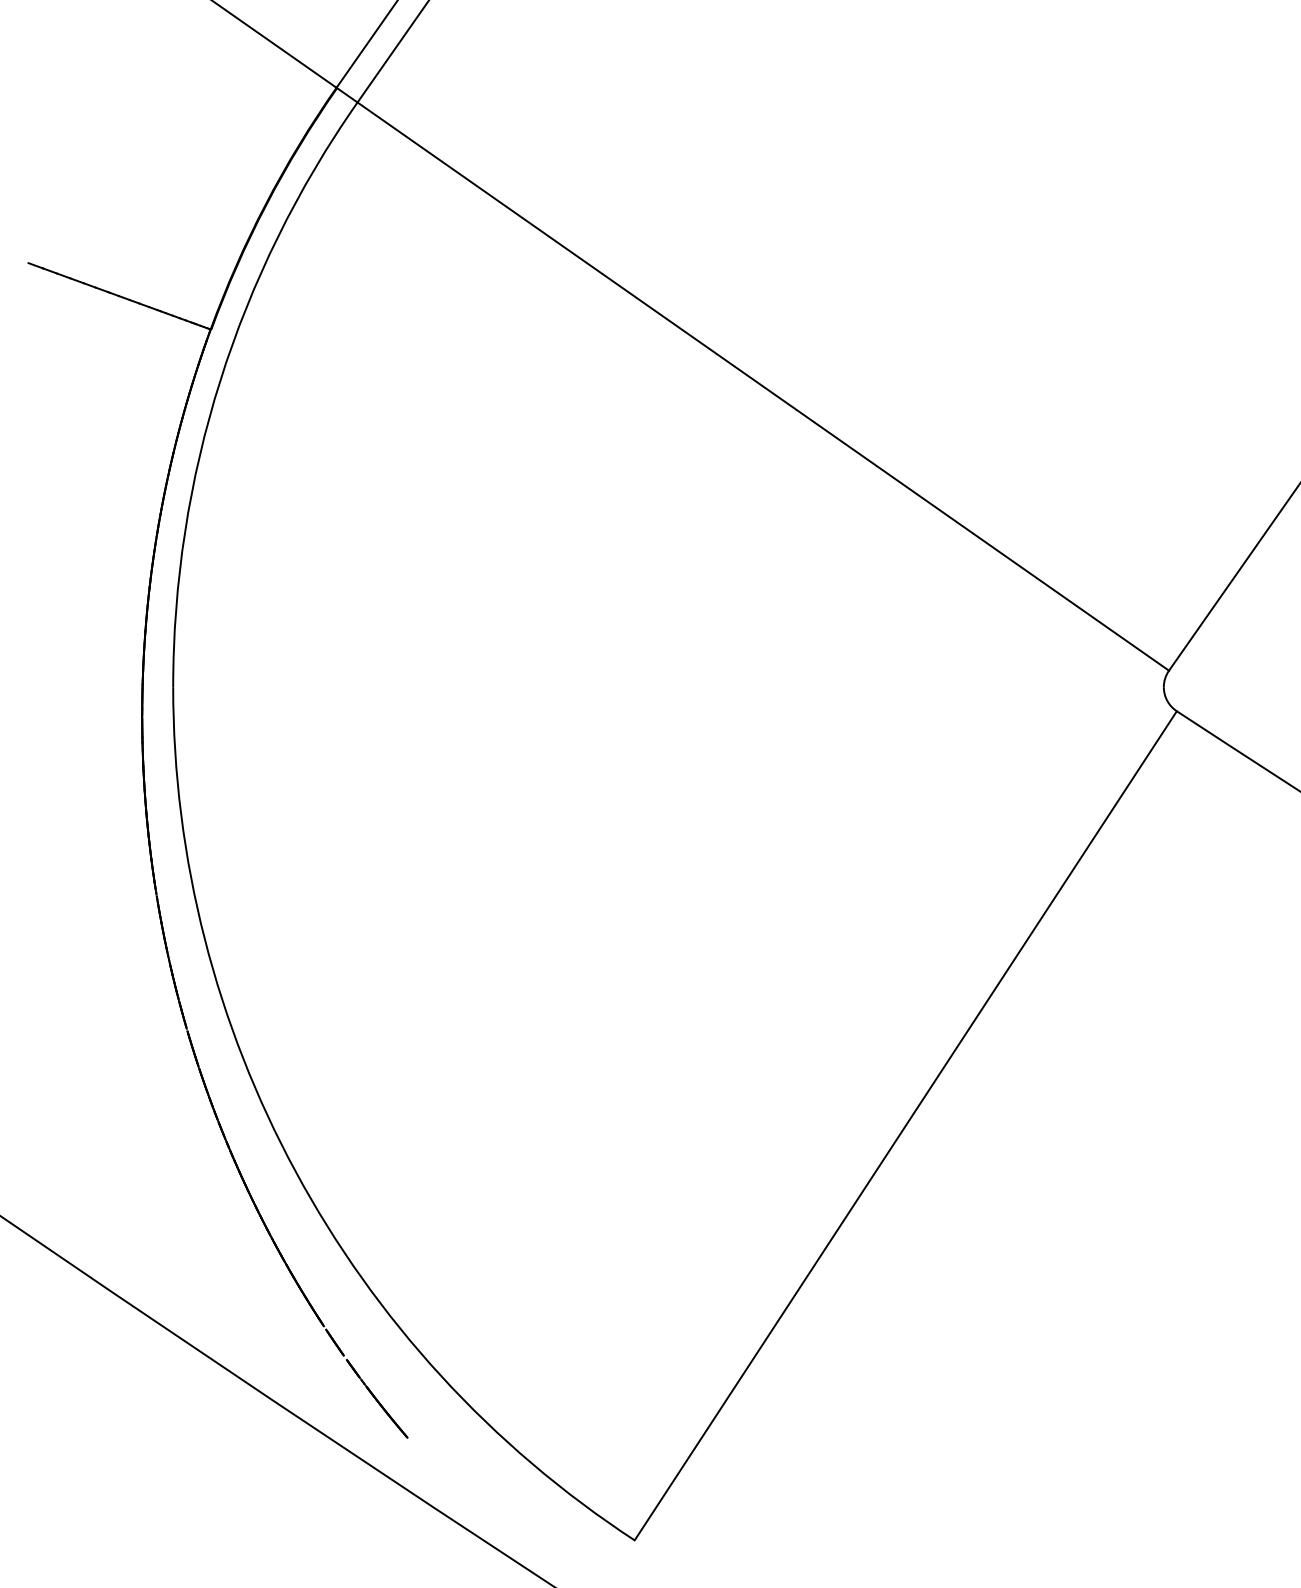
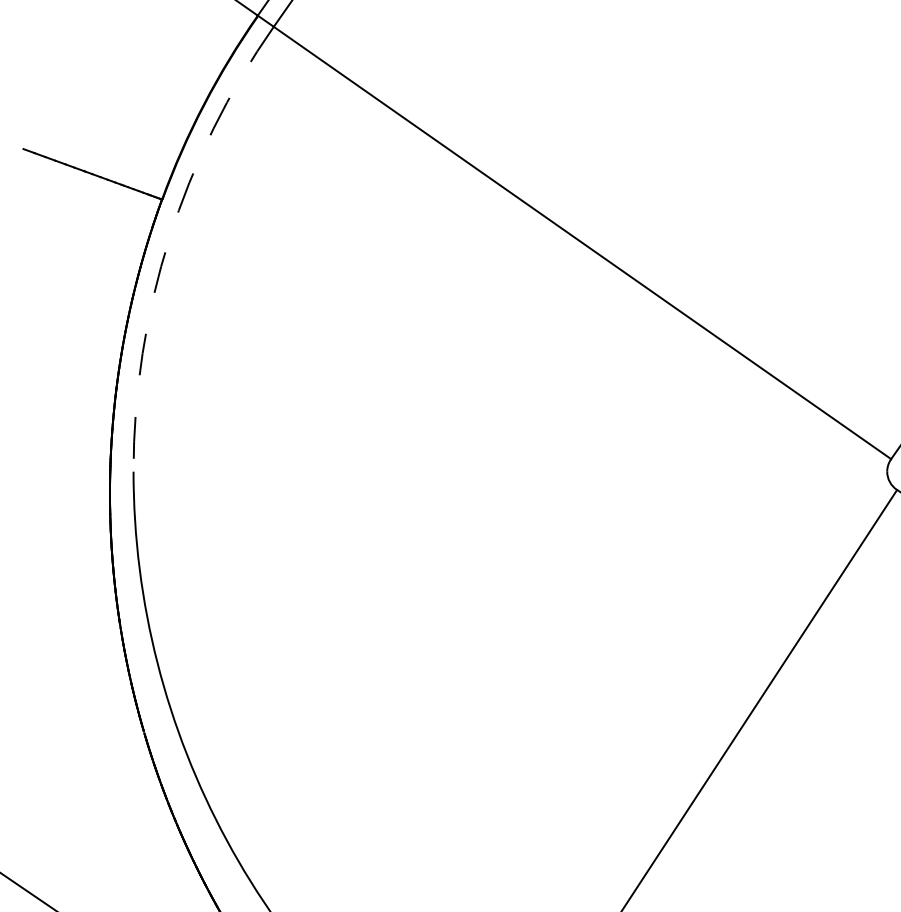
arc: (220, 380) -> (169, 238), solid -> dashed

